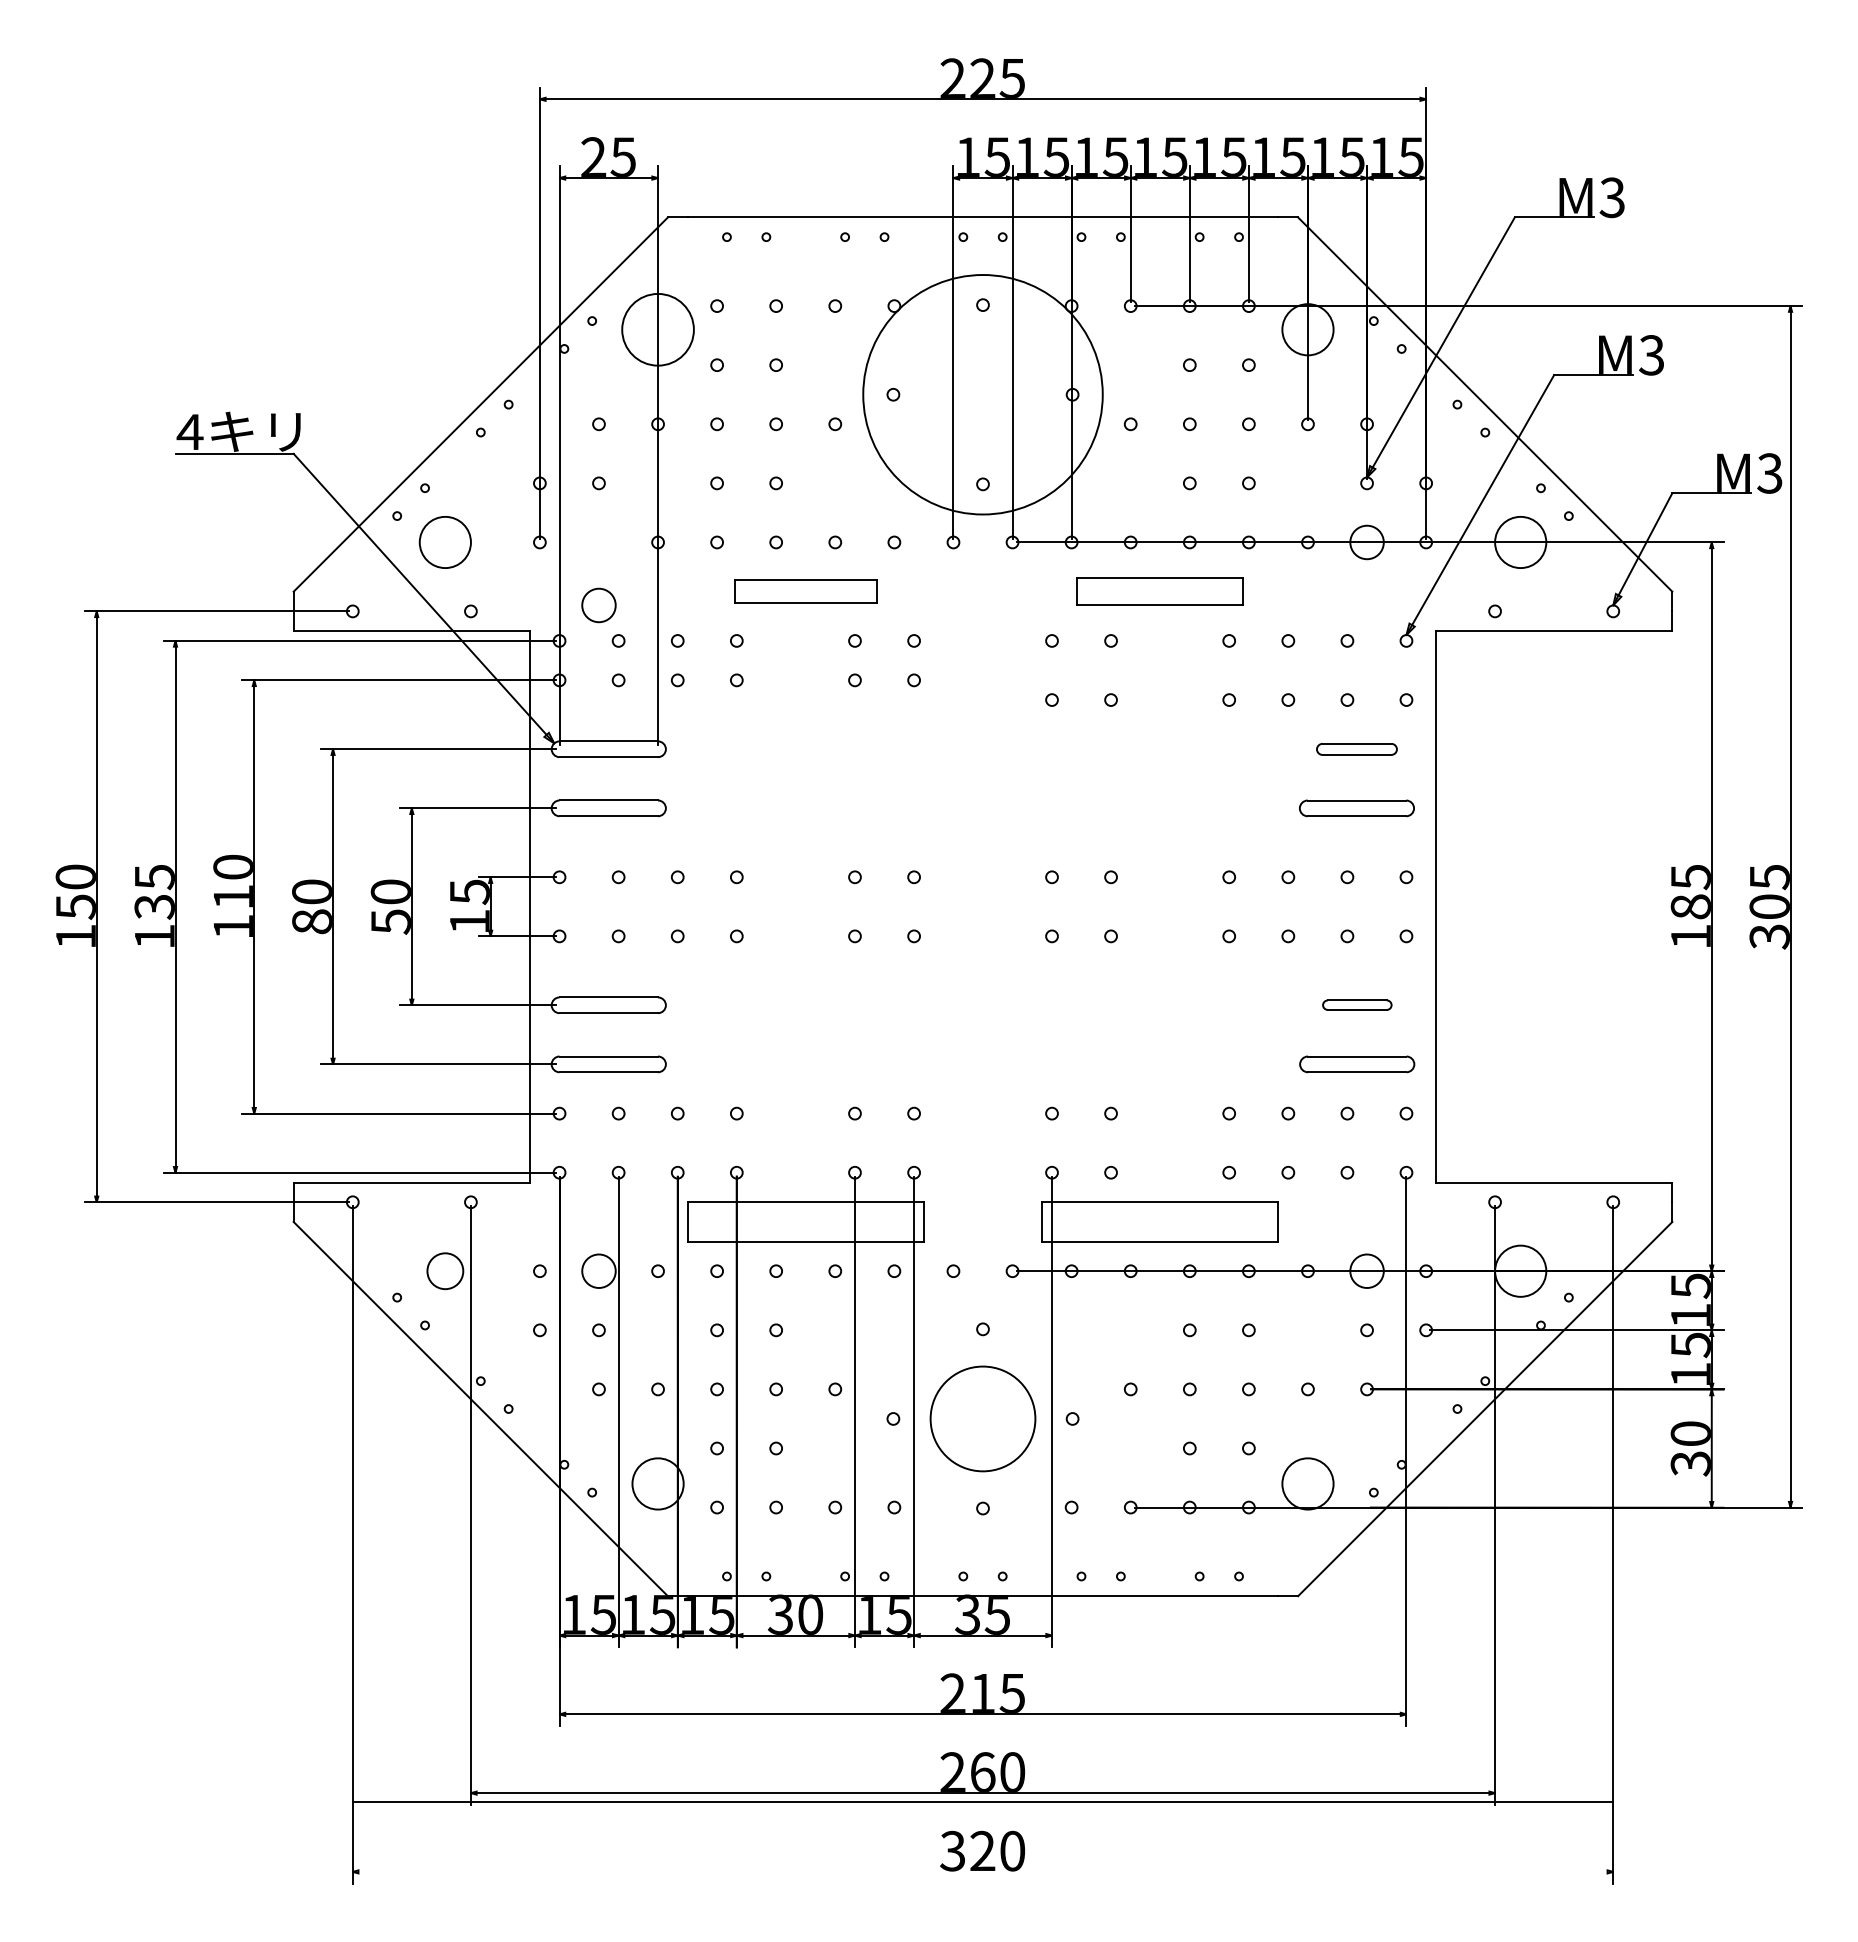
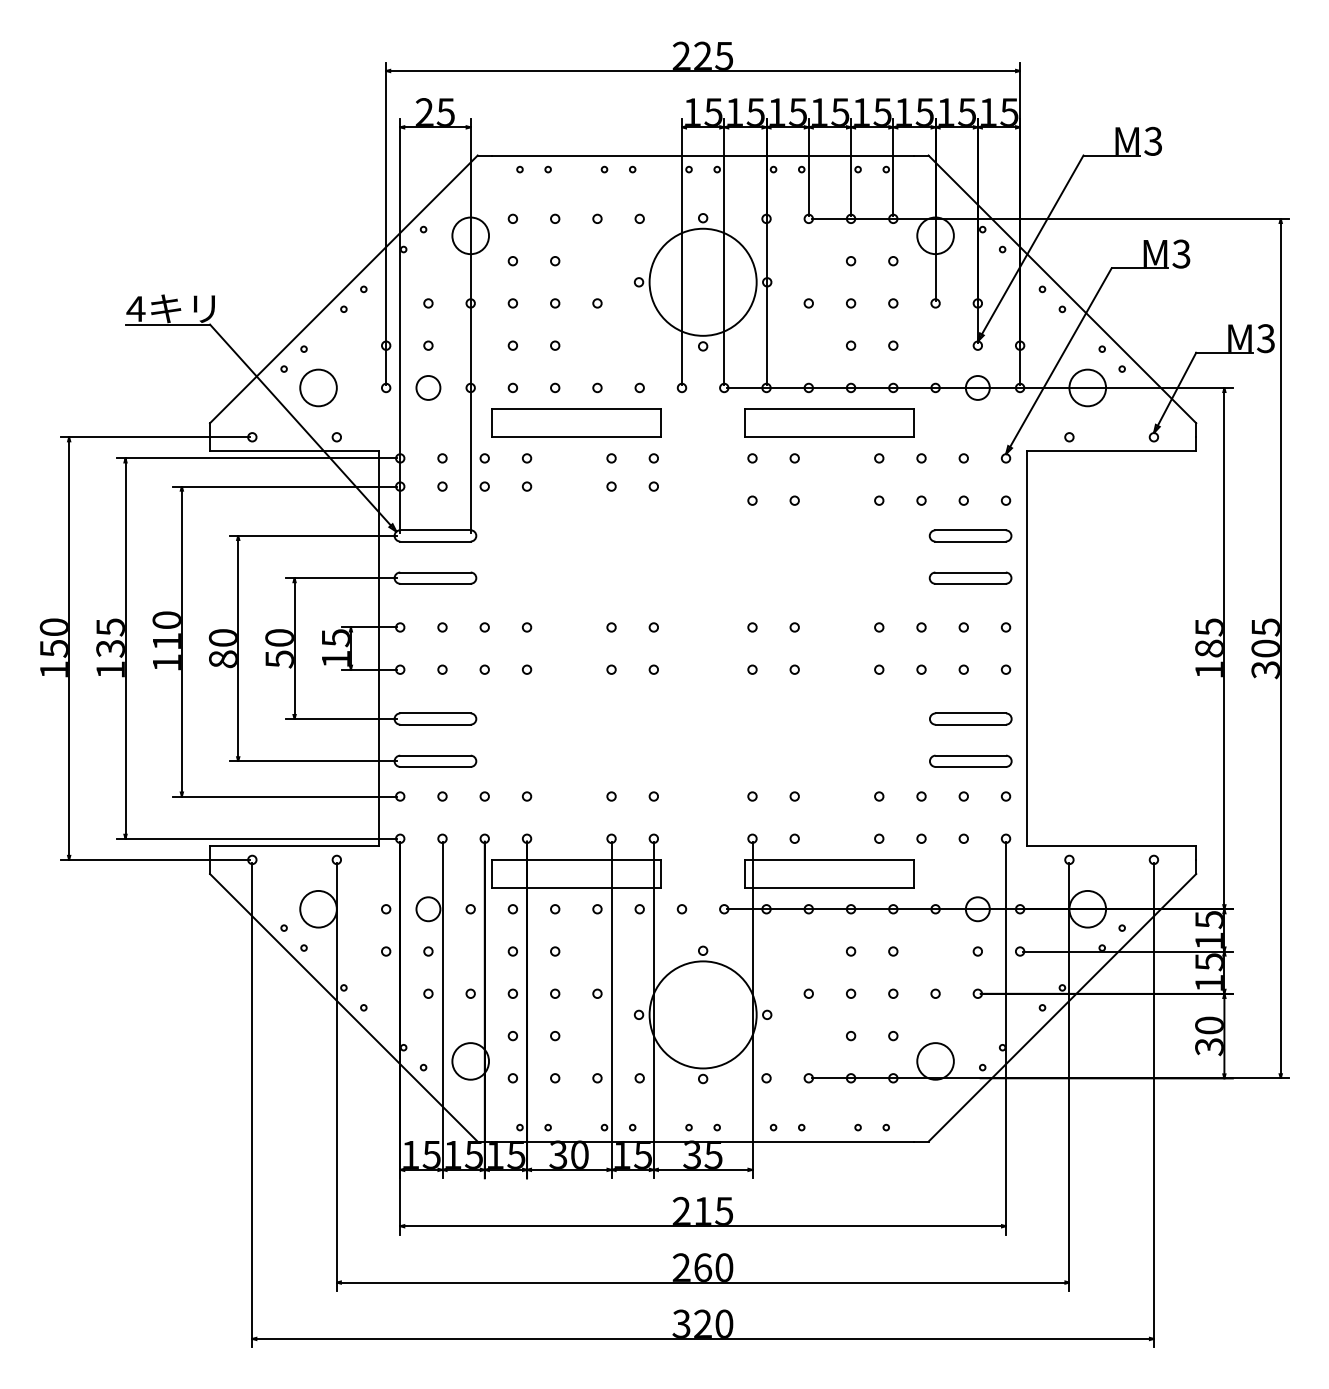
circle: (657, 329) -> (470, 235), size x0.71
circle: (982, 394) -> (702, 282), size x0.62
part: (805, 591) -> (576, 423), size x1.67
part: (1159, 591) -> (829, 423), size x1.43
circle: (598, 605) -> (428, 387), moved
part: (1356, 749) -> (970, 536), size x1.43
part: (1357, 1004) -> (971, 718), size x1.67
circle: (444, 1270) -> (317, 908), size x1.43
circle: (982, 1418) -> (702, 1014), size x1.43
line: (982, 1801) -> (702, 1338), moved

